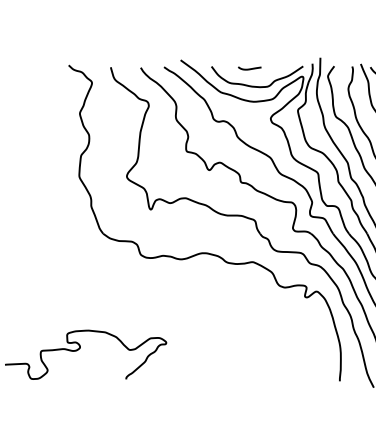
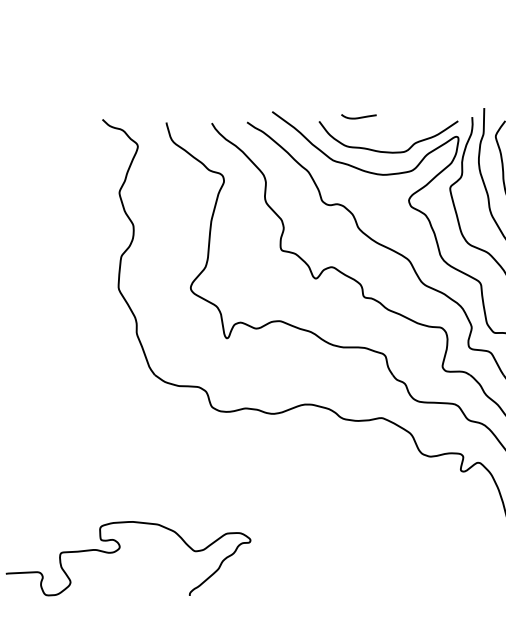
curve: (249, 68) -> (358, 116), moved

